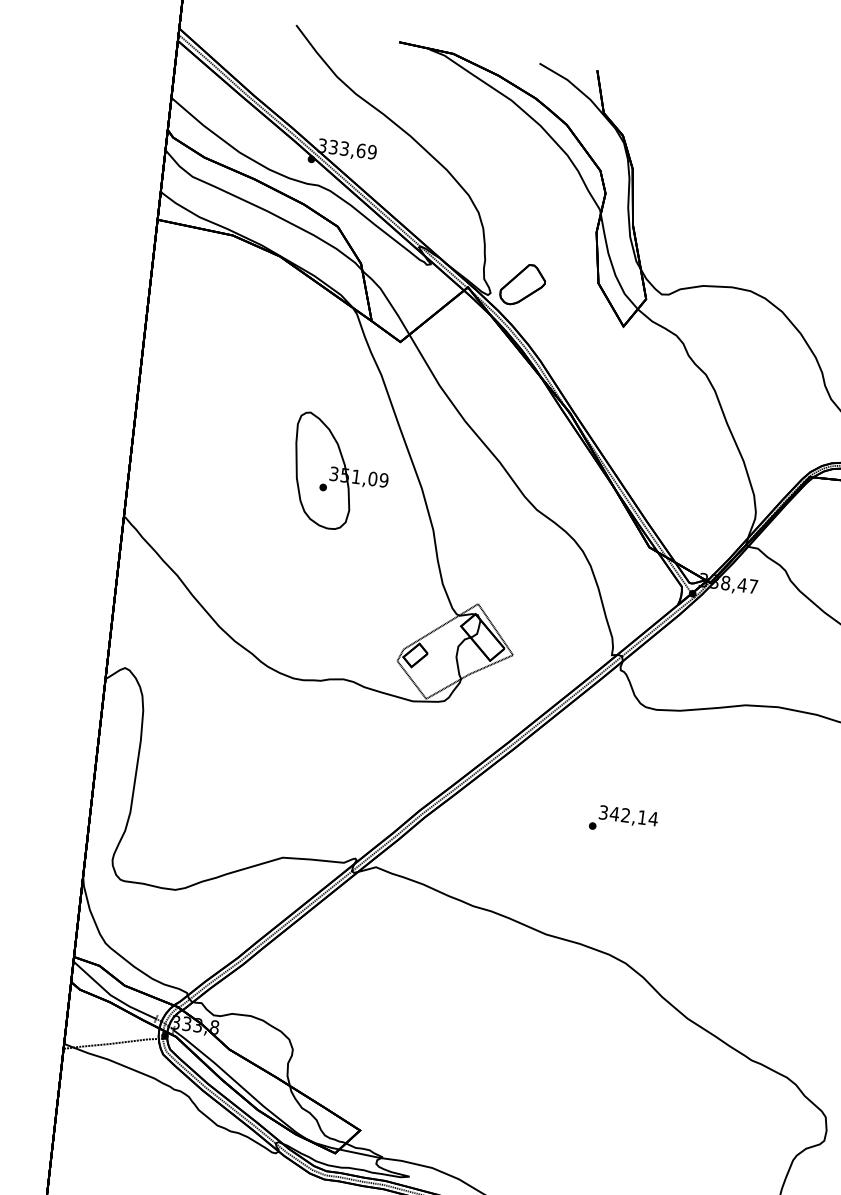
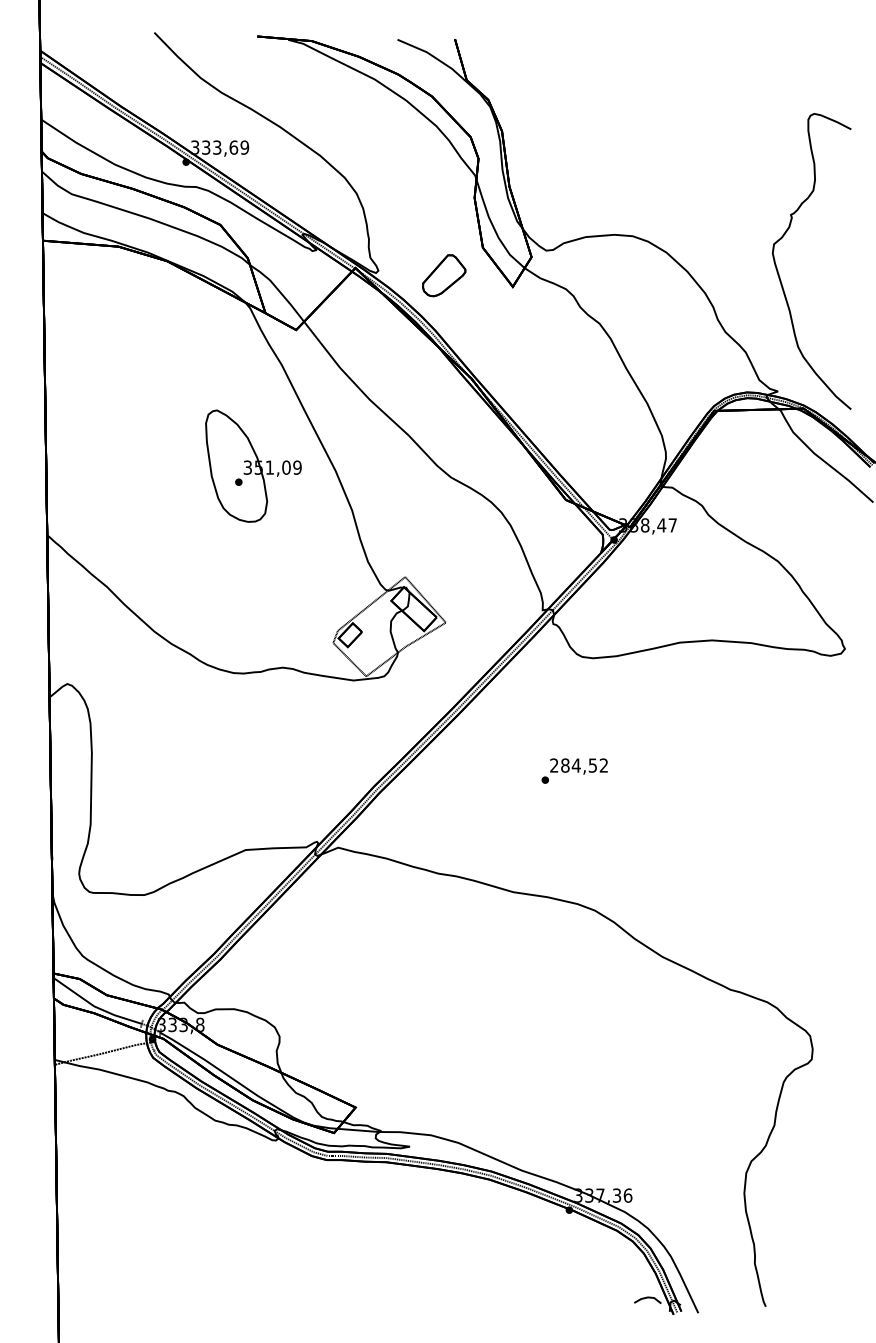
part: (523, 284) -> (444, 275), moved
text: (628, 815) -> (579, 765), 342,14 -> 284,52

